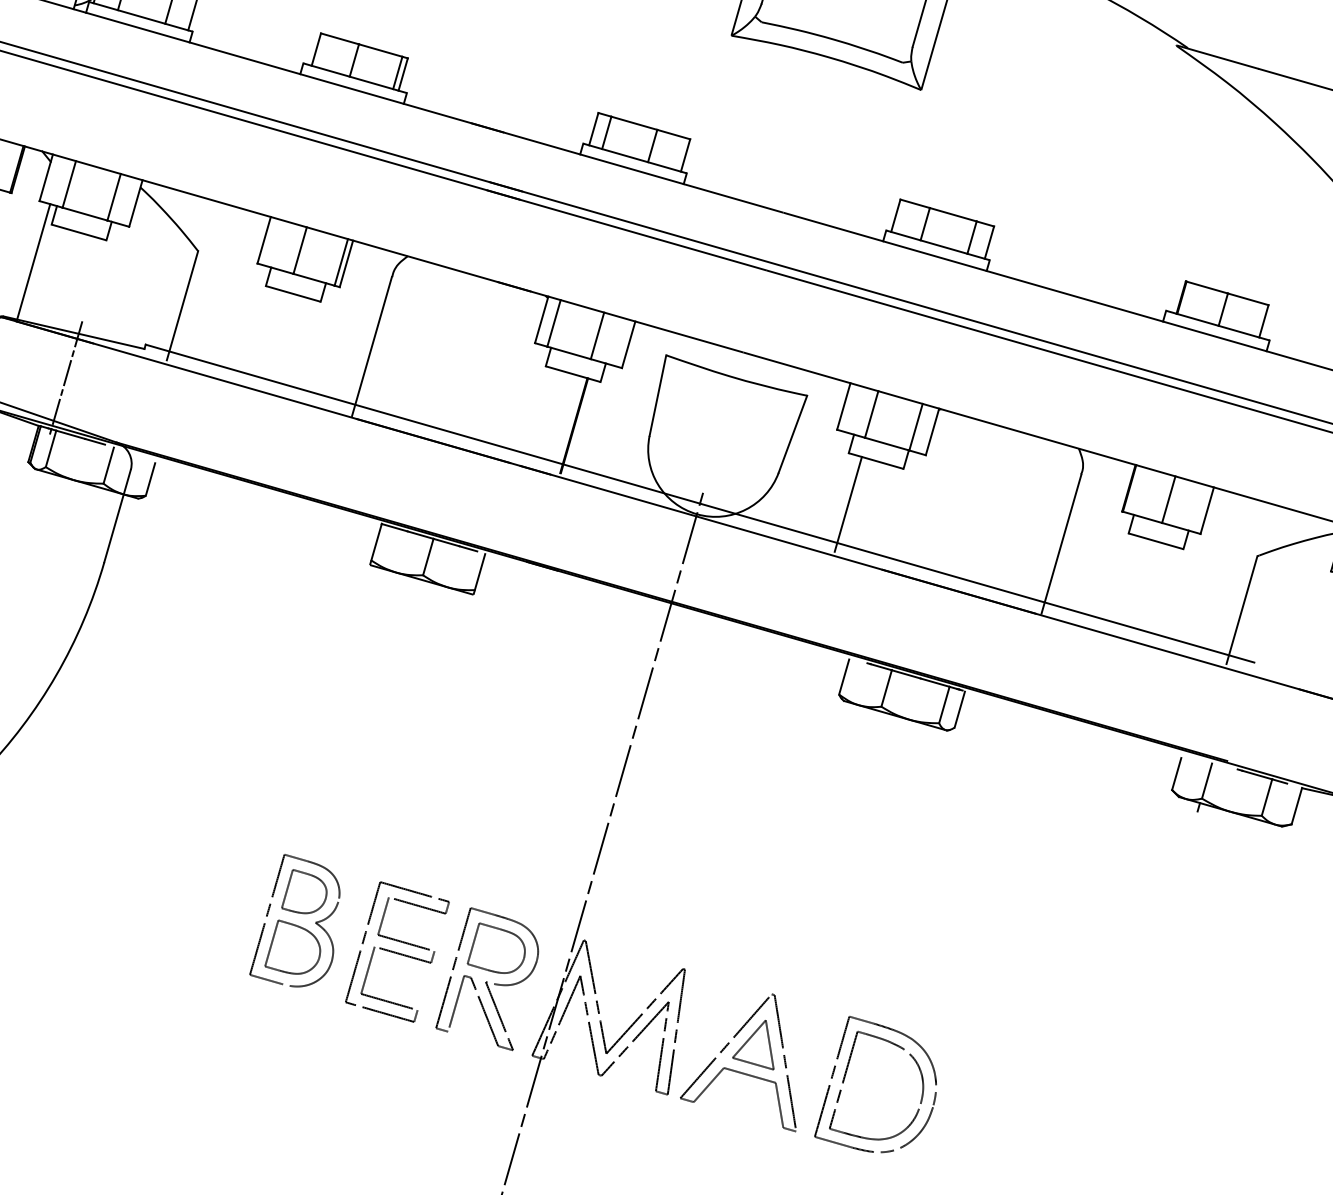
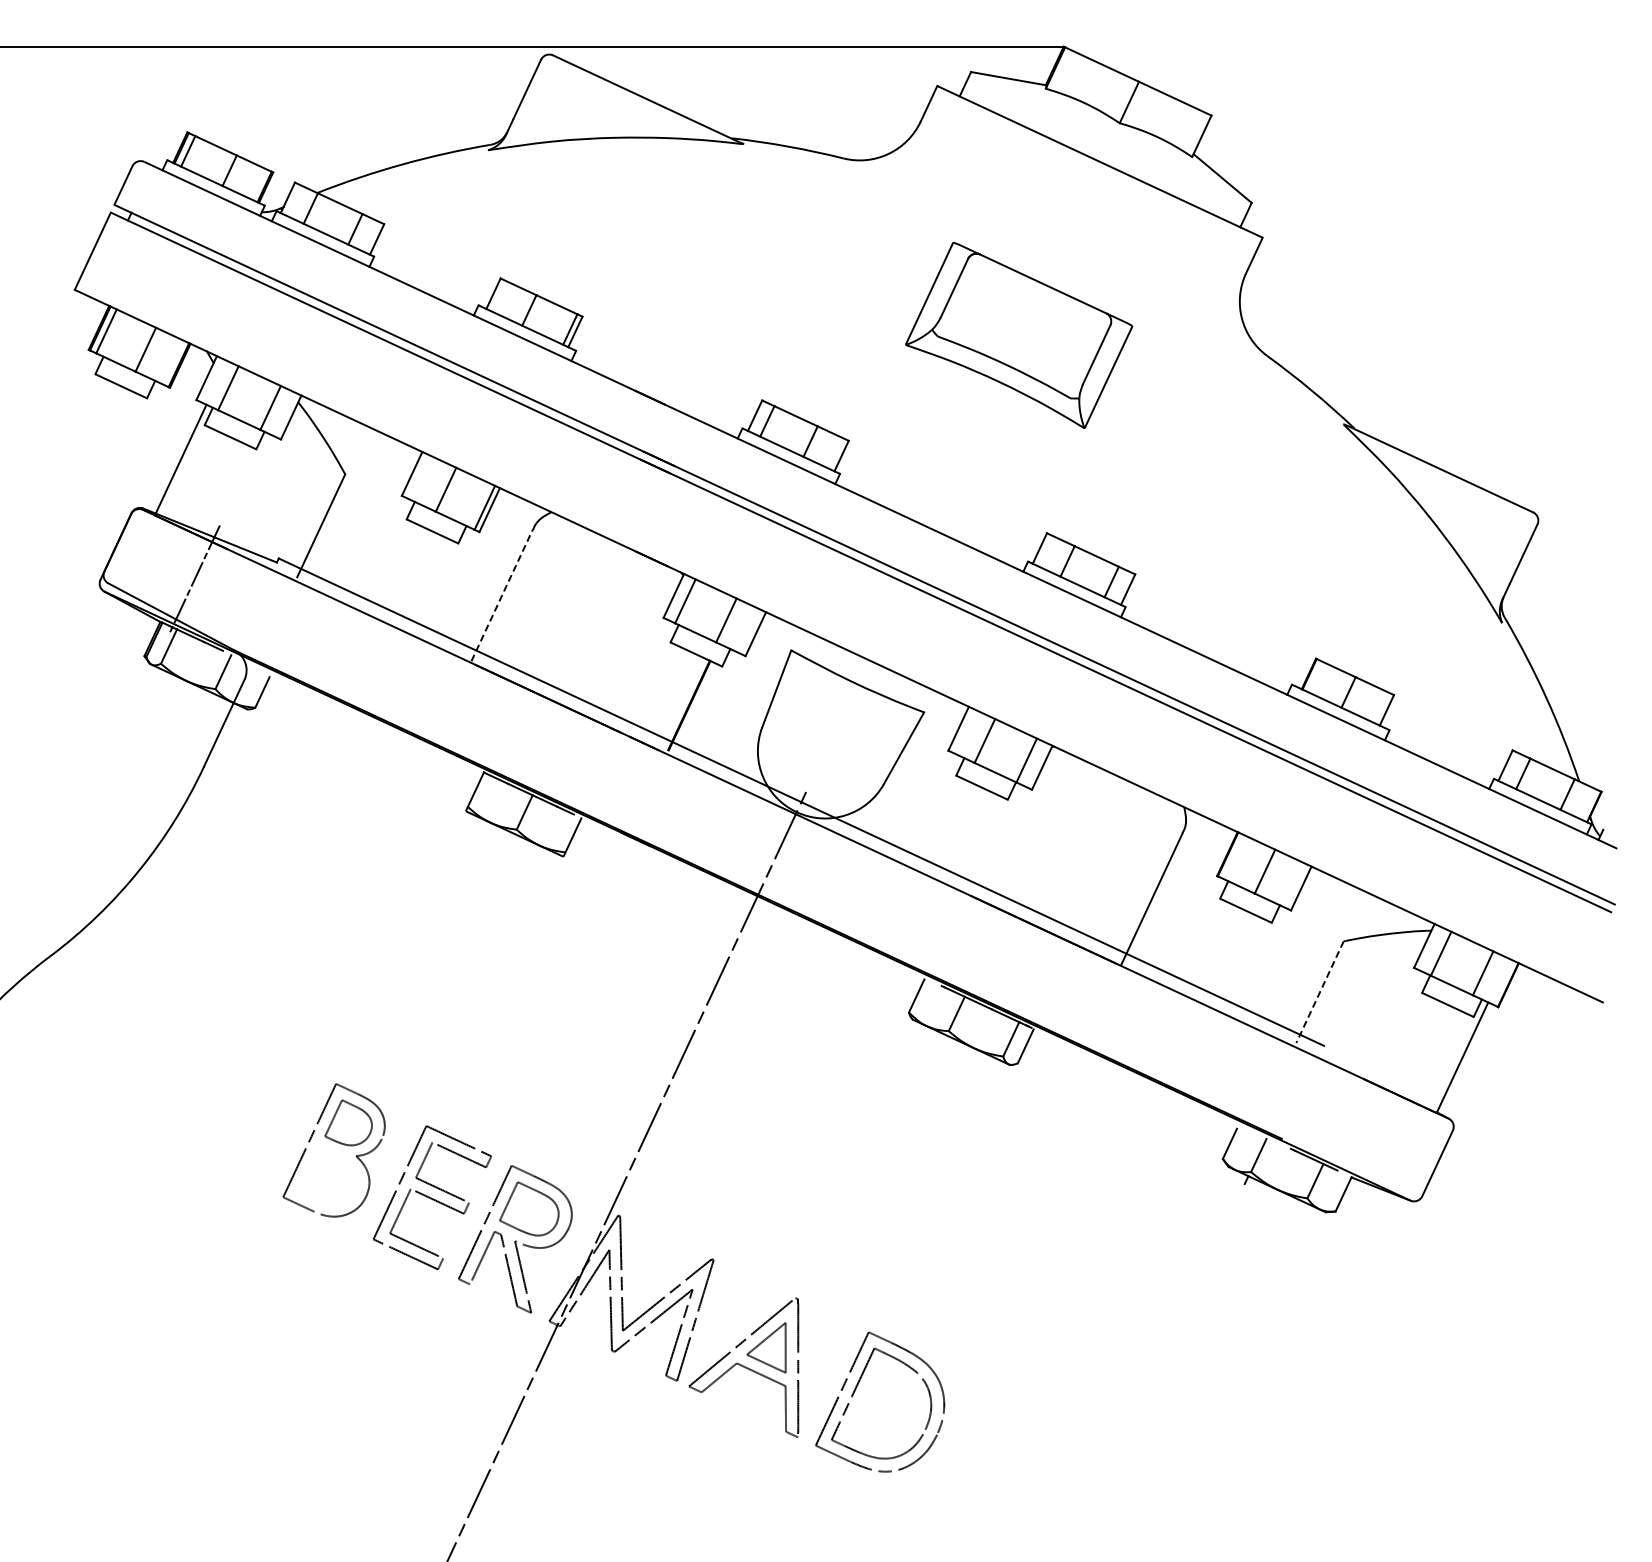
line: (372, 346) -> (502, 595), solid -> dashed
line: (847, 503) -> (947, 825), removed
line: (1241, 610) -> (1319, 992), solid -> dashed
part: (290, 946) -> (327, 1175), removed

